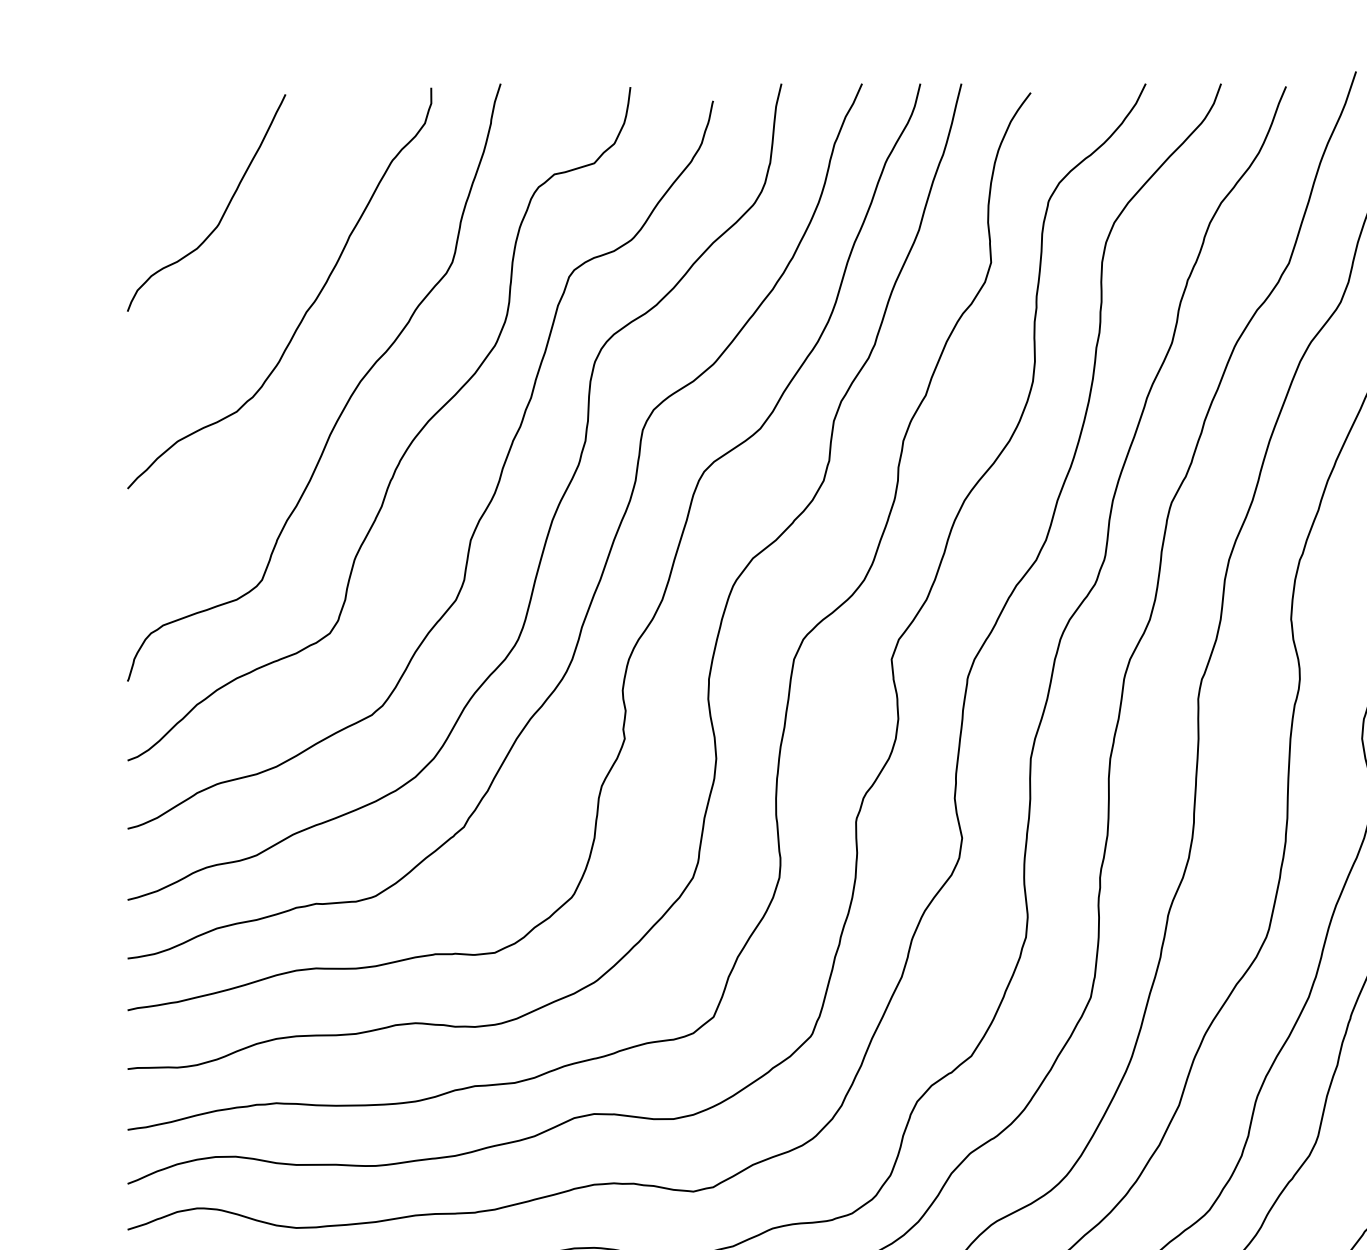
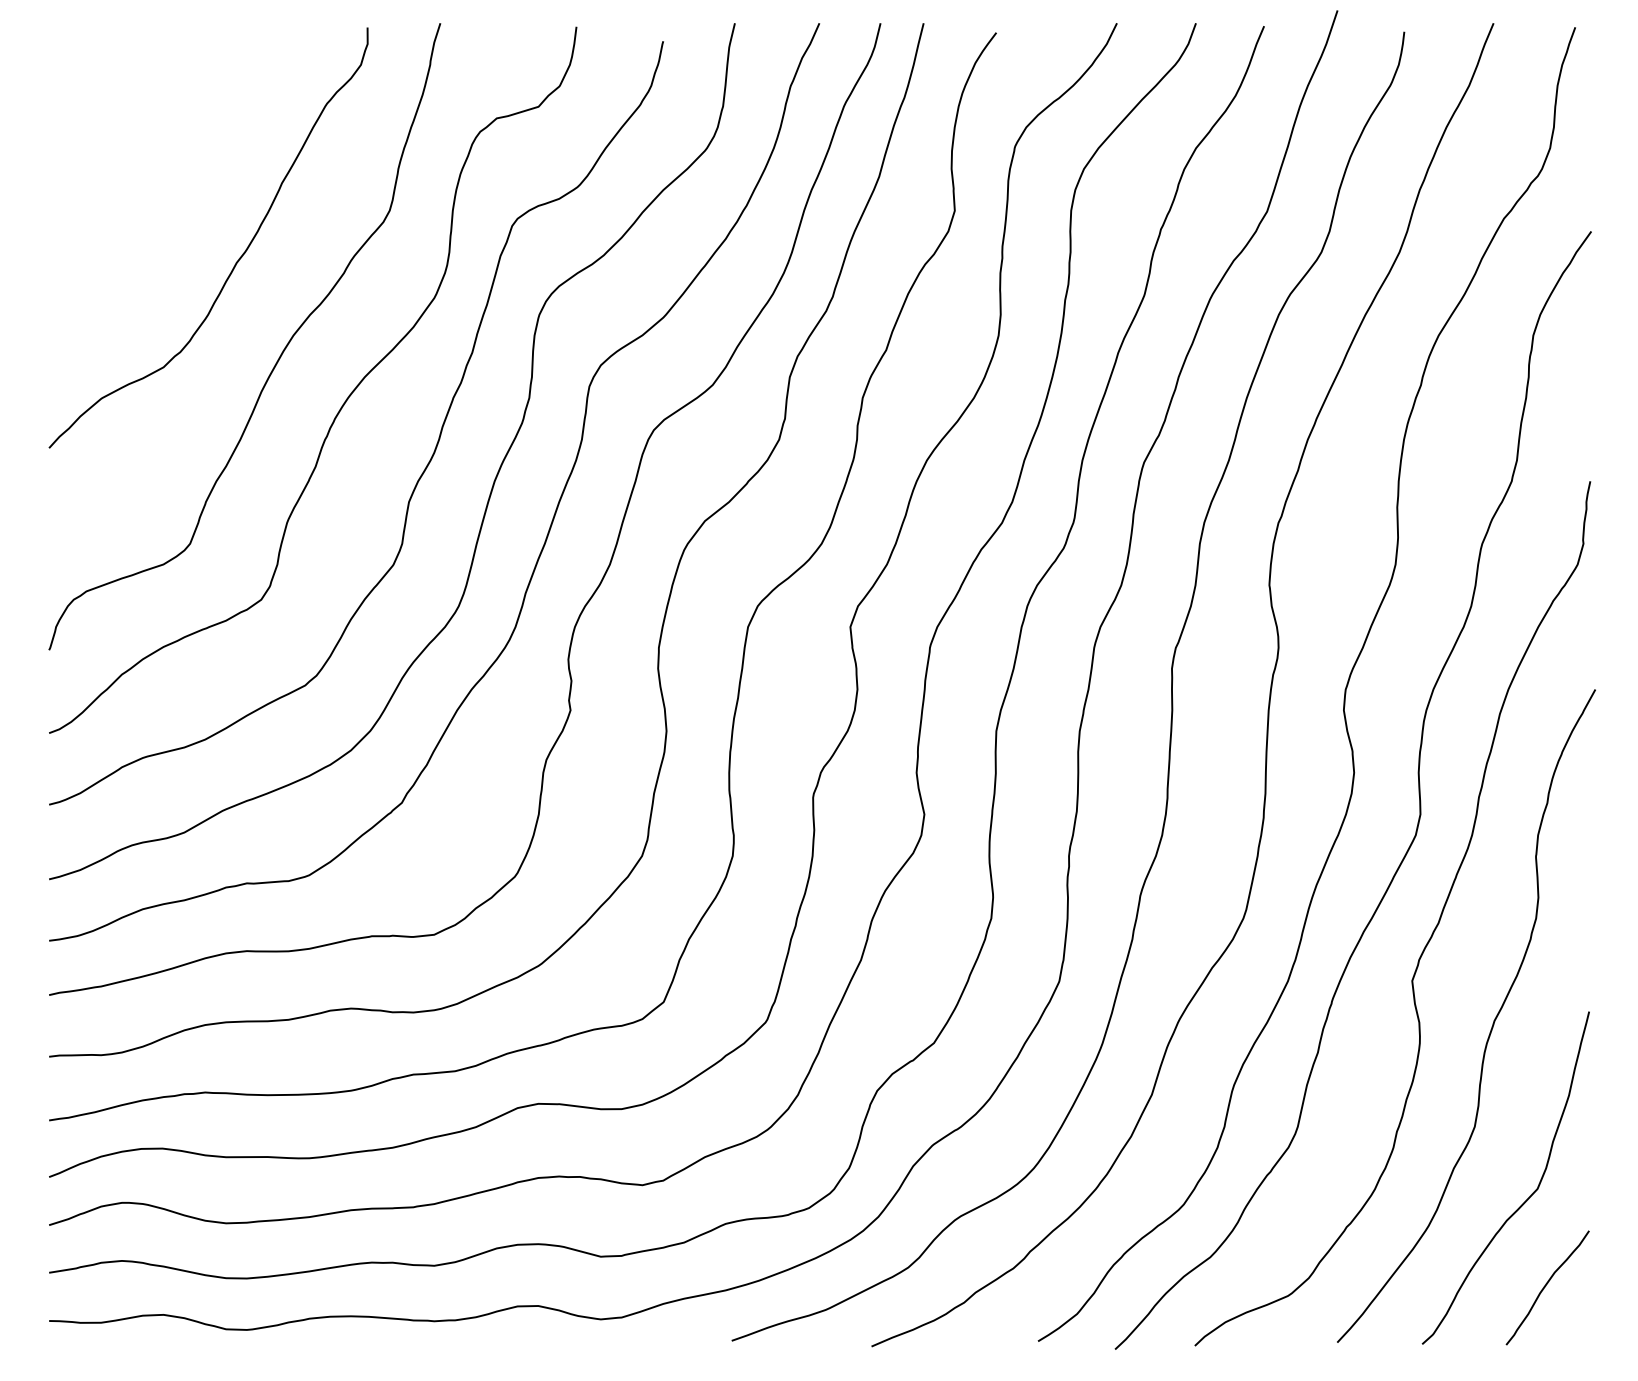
curve: (222, 214) -> (148, 160), removed

